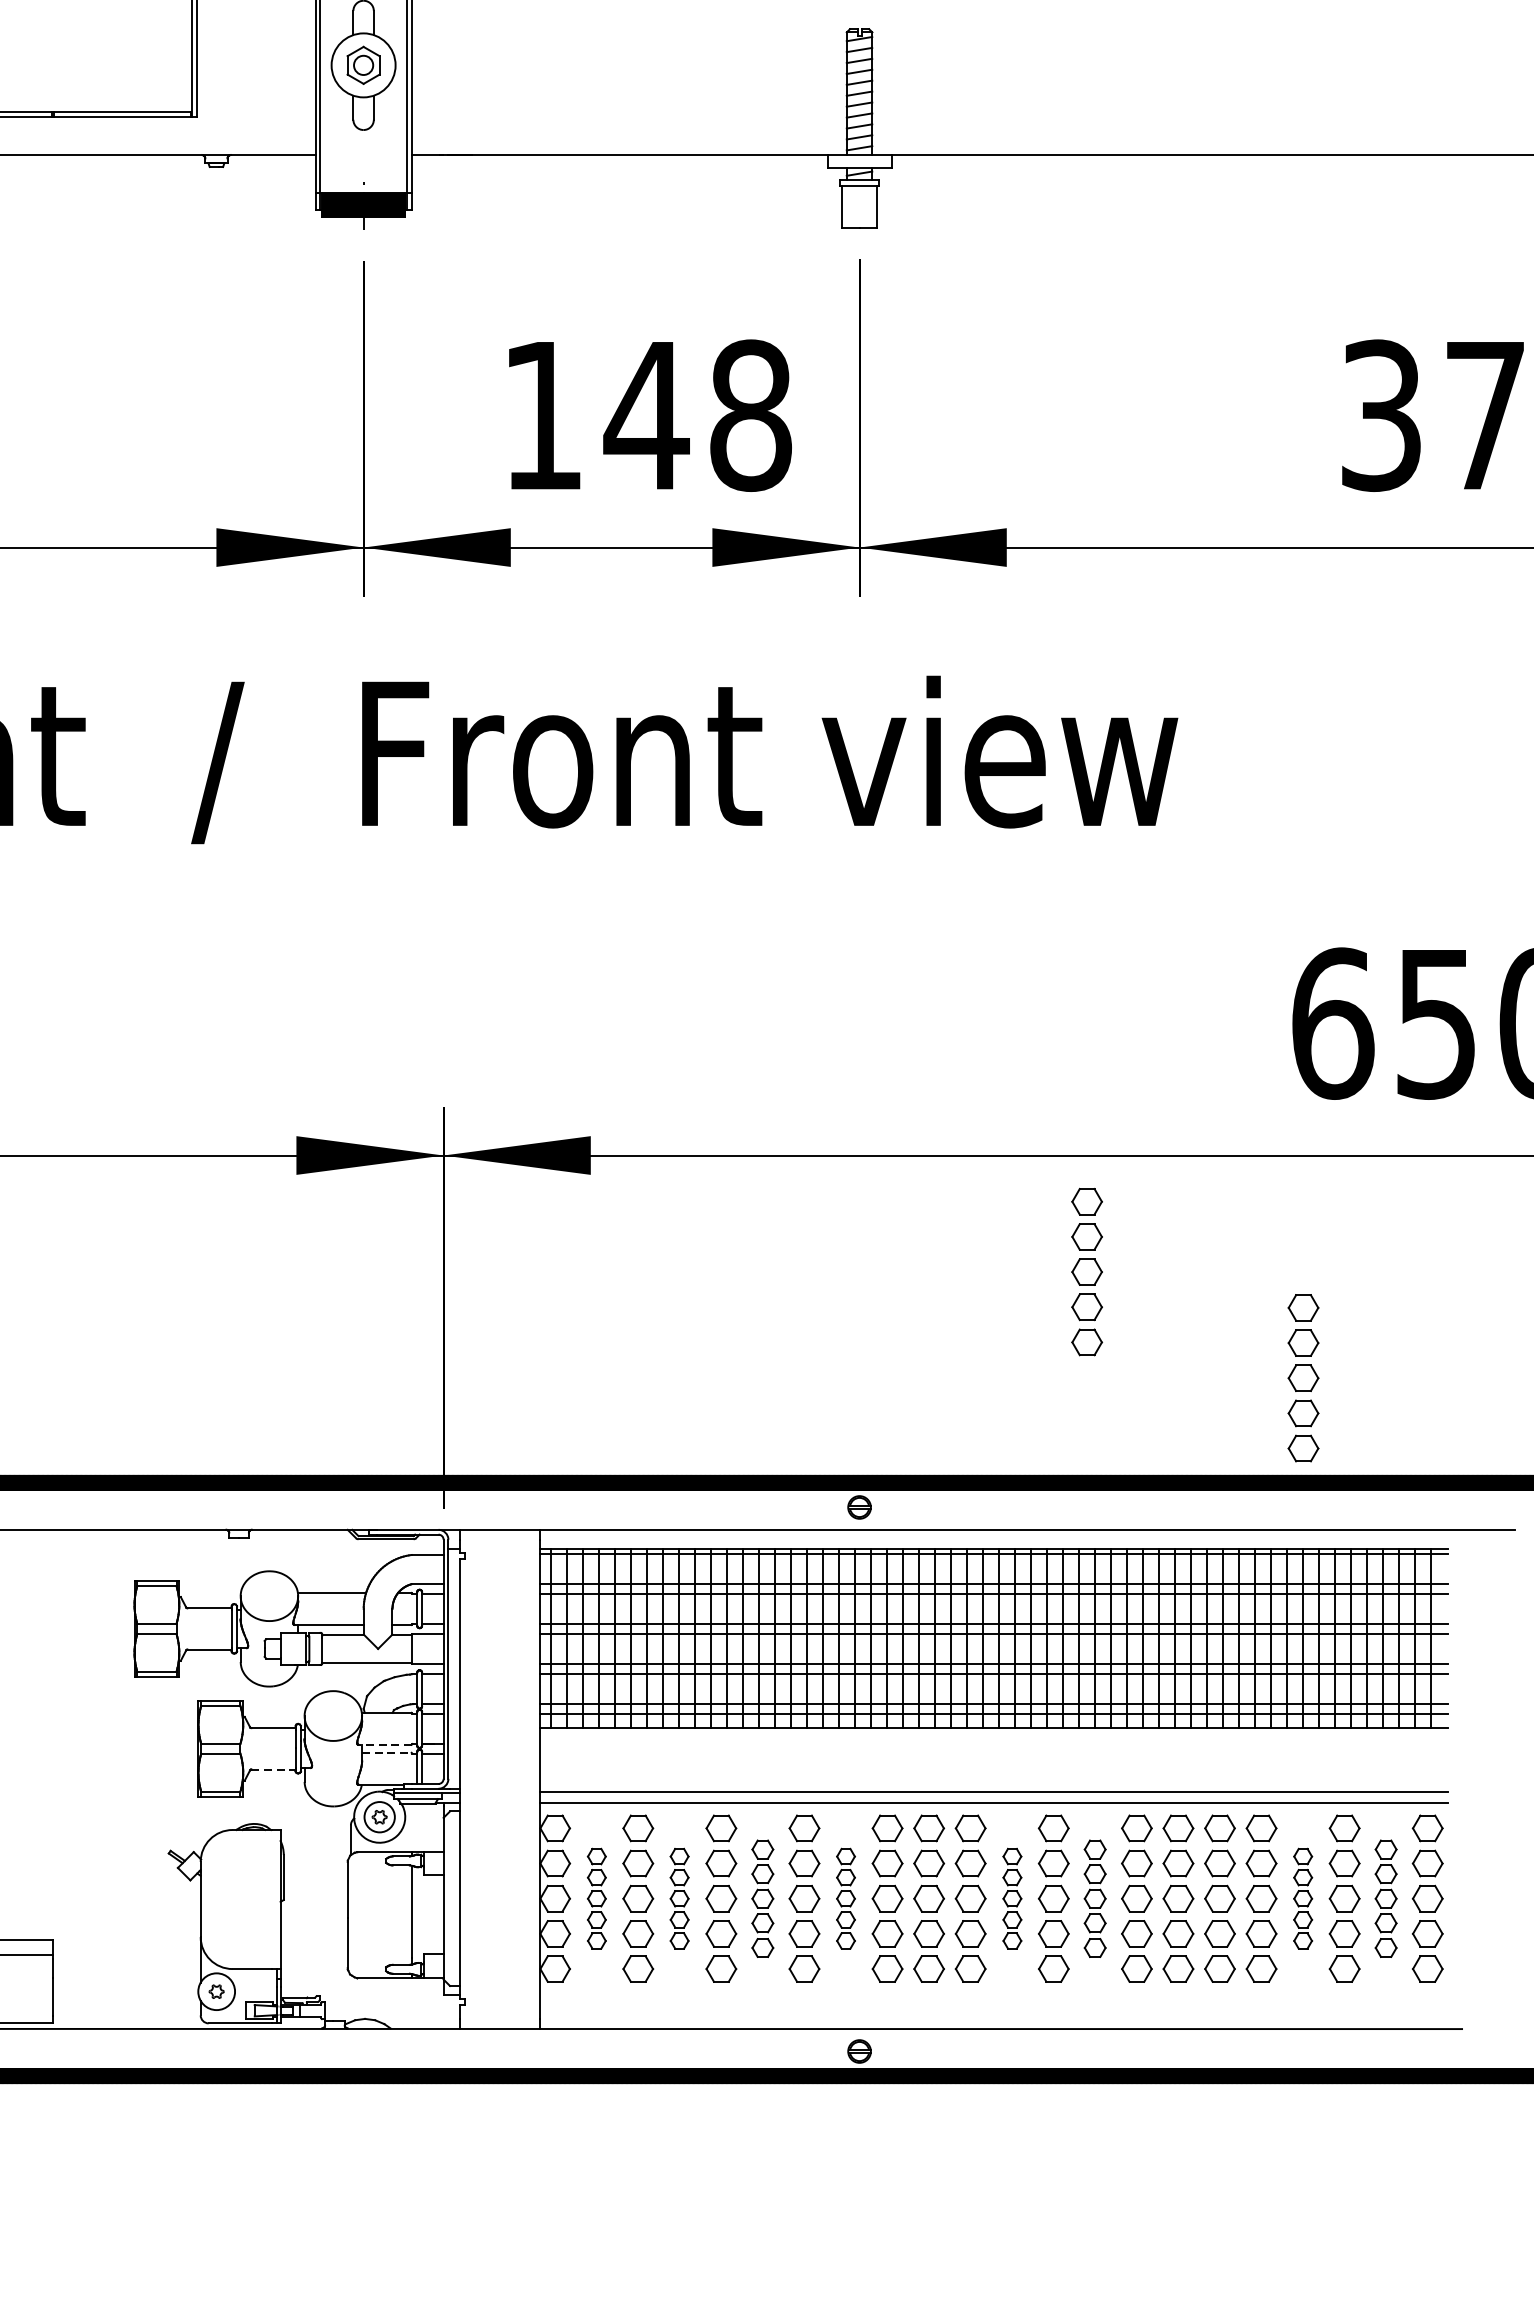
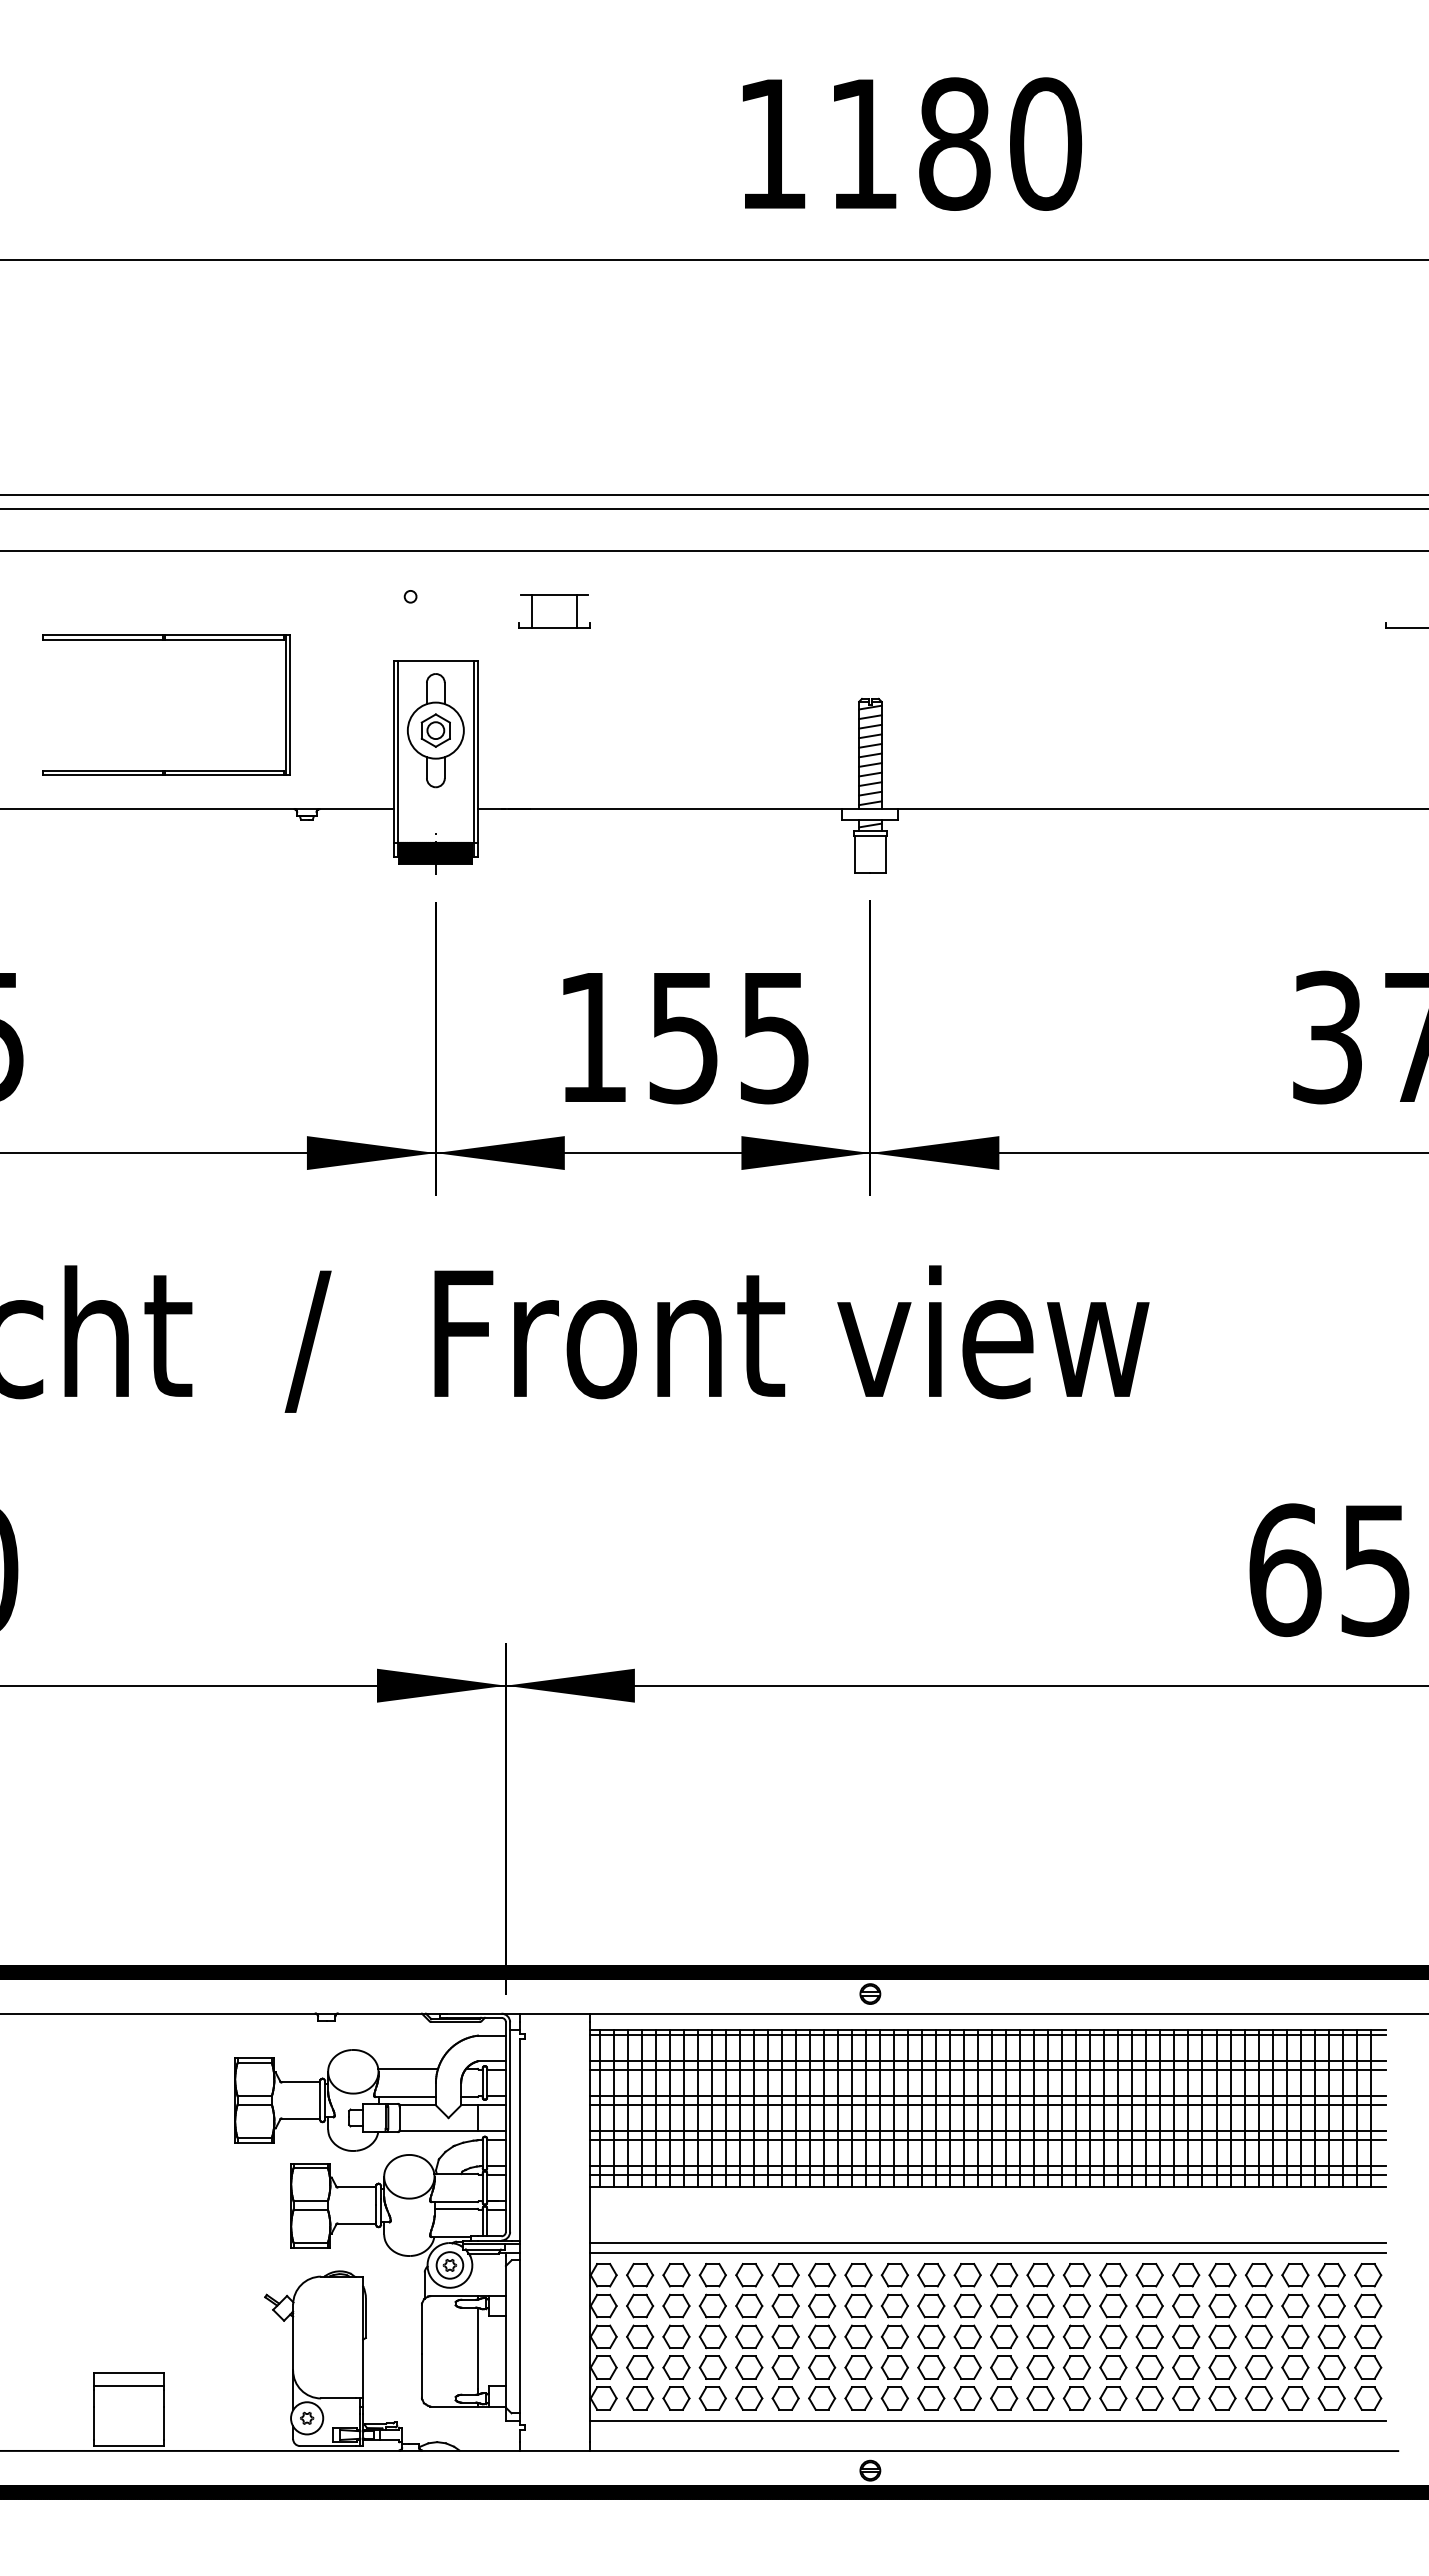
text: (697, 415) -> (728, 1037), 148 -> 155
part: (1086, 1271) -> (1069, 1787), removed
part: (1303, 1377) -> (1259, 1880), removed
line: (384, 1745) -> (454, 2202), dashed -> solid
line: (387, 1753) -> (456, 2209), dashed -> solid
line: (274, 1769) -> (357, 2223), dashed -> solid
part: (597, 1898) -> (640, 2336), size x1.67
part: (679, 1898) -> (712, 2336), size x1.67
part: (762, 1898) -> (785, 2336), size x1.43
part: (846, 1898) -> (858, 2336), size x1.67
part: (1012, 1898) -> (1004, 2336), size x1.67
part: (1094, 1898) -> (1076, 2336), size x1.43
part: (1302, 1898) -> (1258, 2336), size x1.67
part: (1385, 1898) -> (1331, 2336), size x1.43
line: (993, 1994) -> (987, 2420), added

